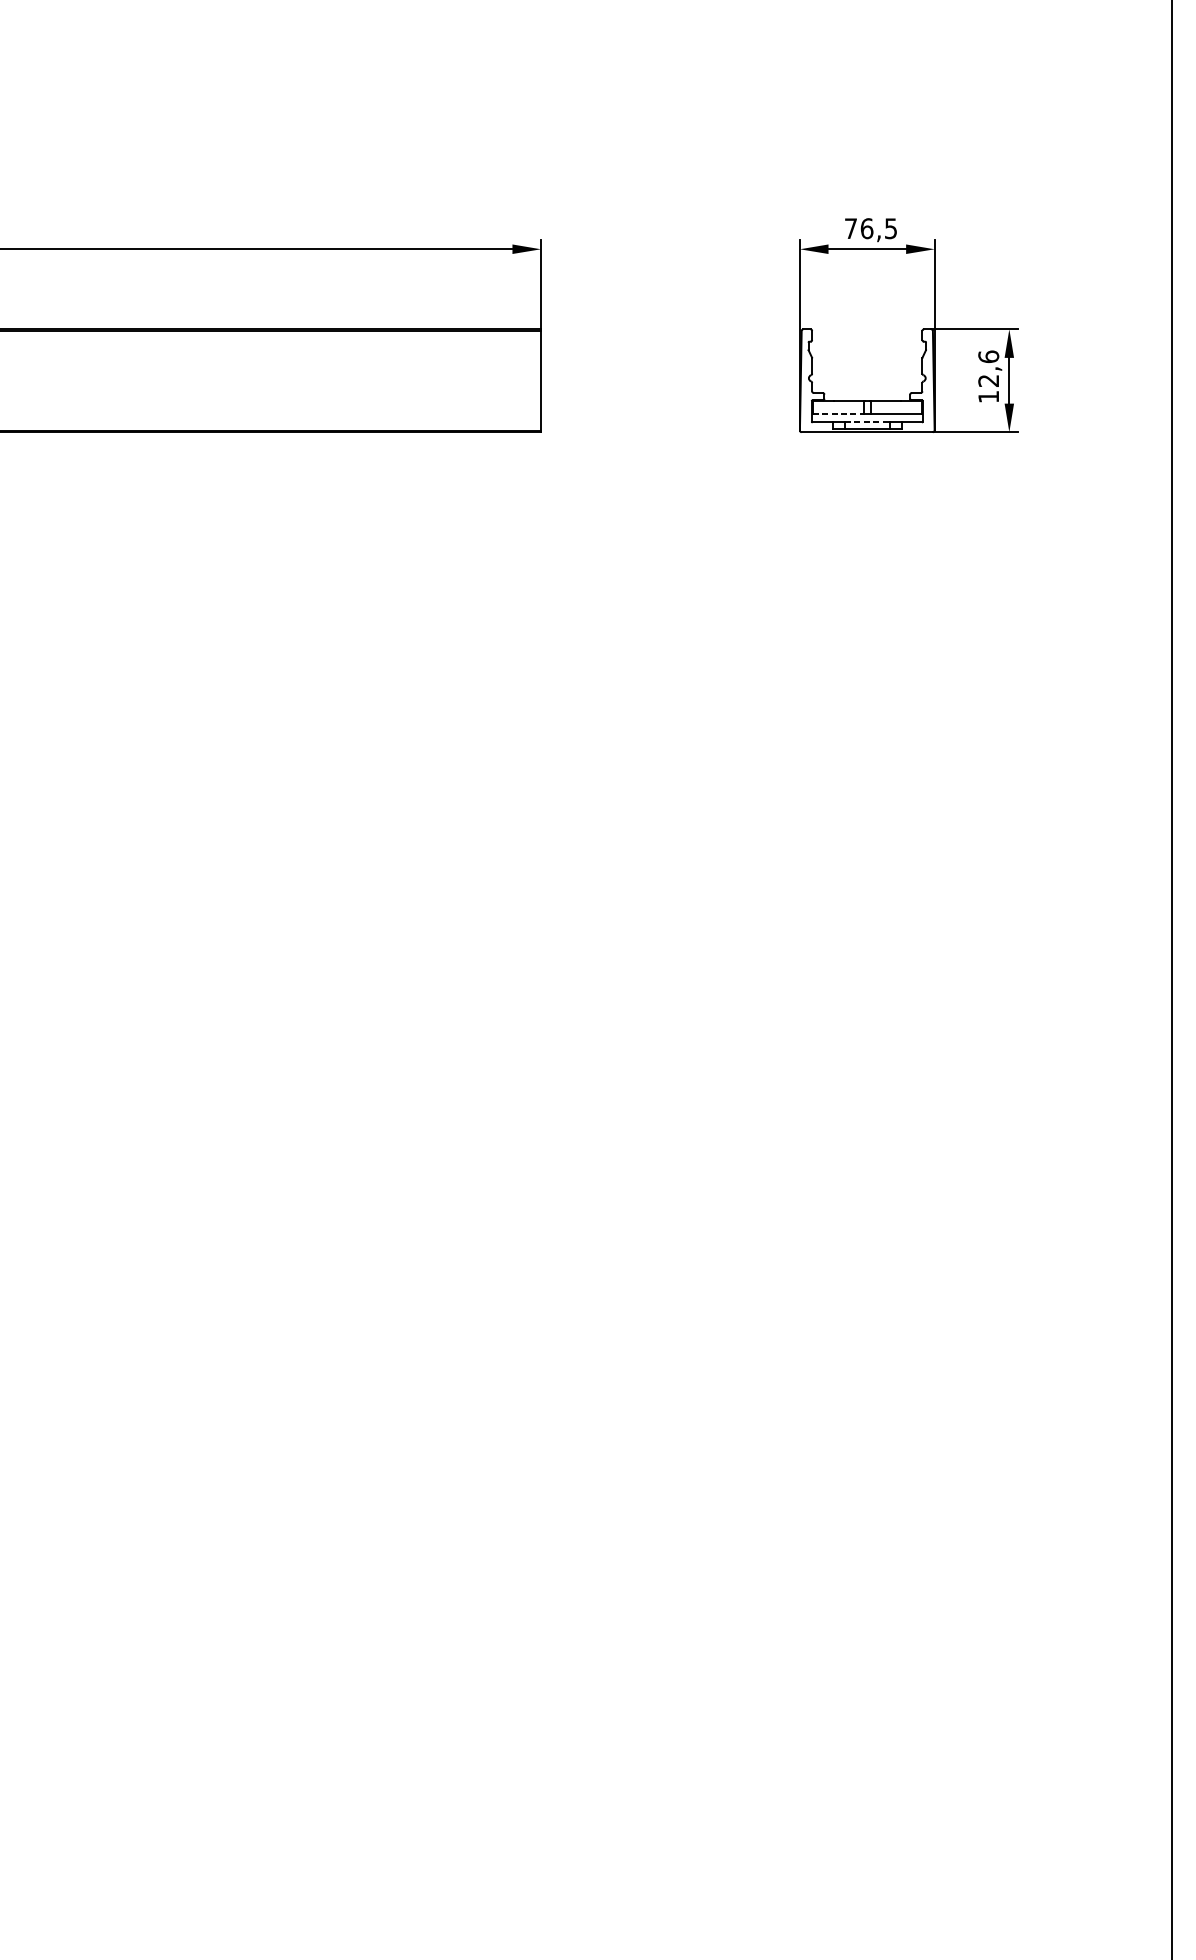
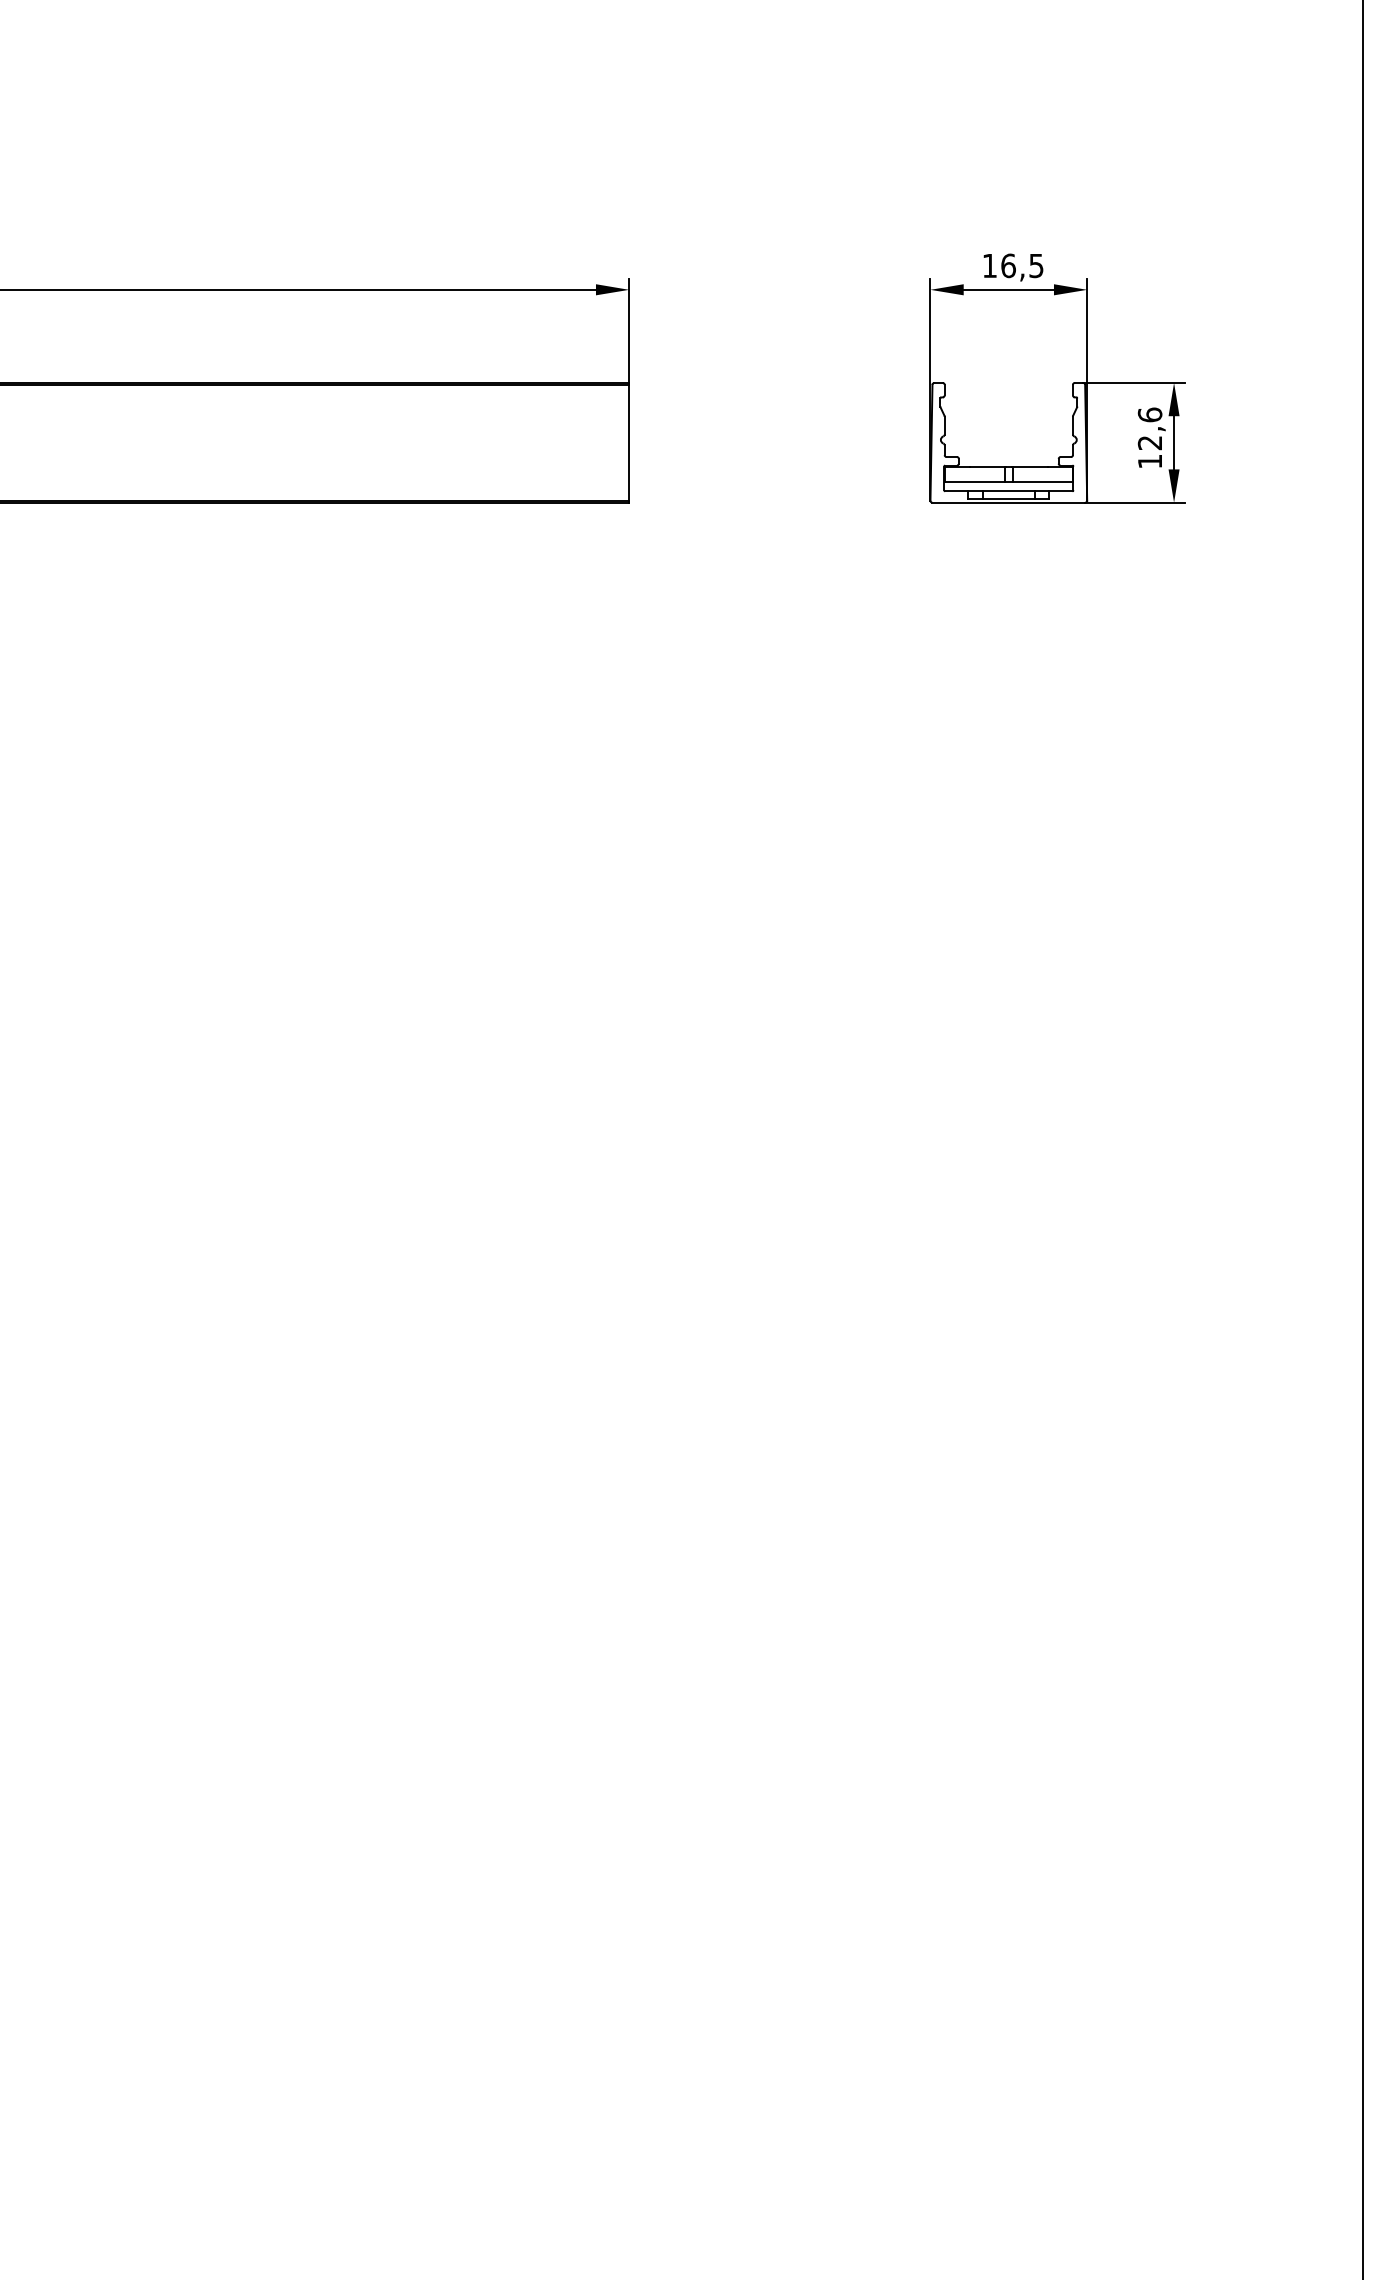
text: (850, 228) -> (989, 265), 76,5 -> 16,5
line: (838, 414) -> (975, 481), dashed -> solid
line: (867, 422) -> (1009, 491), dashed -> solid

